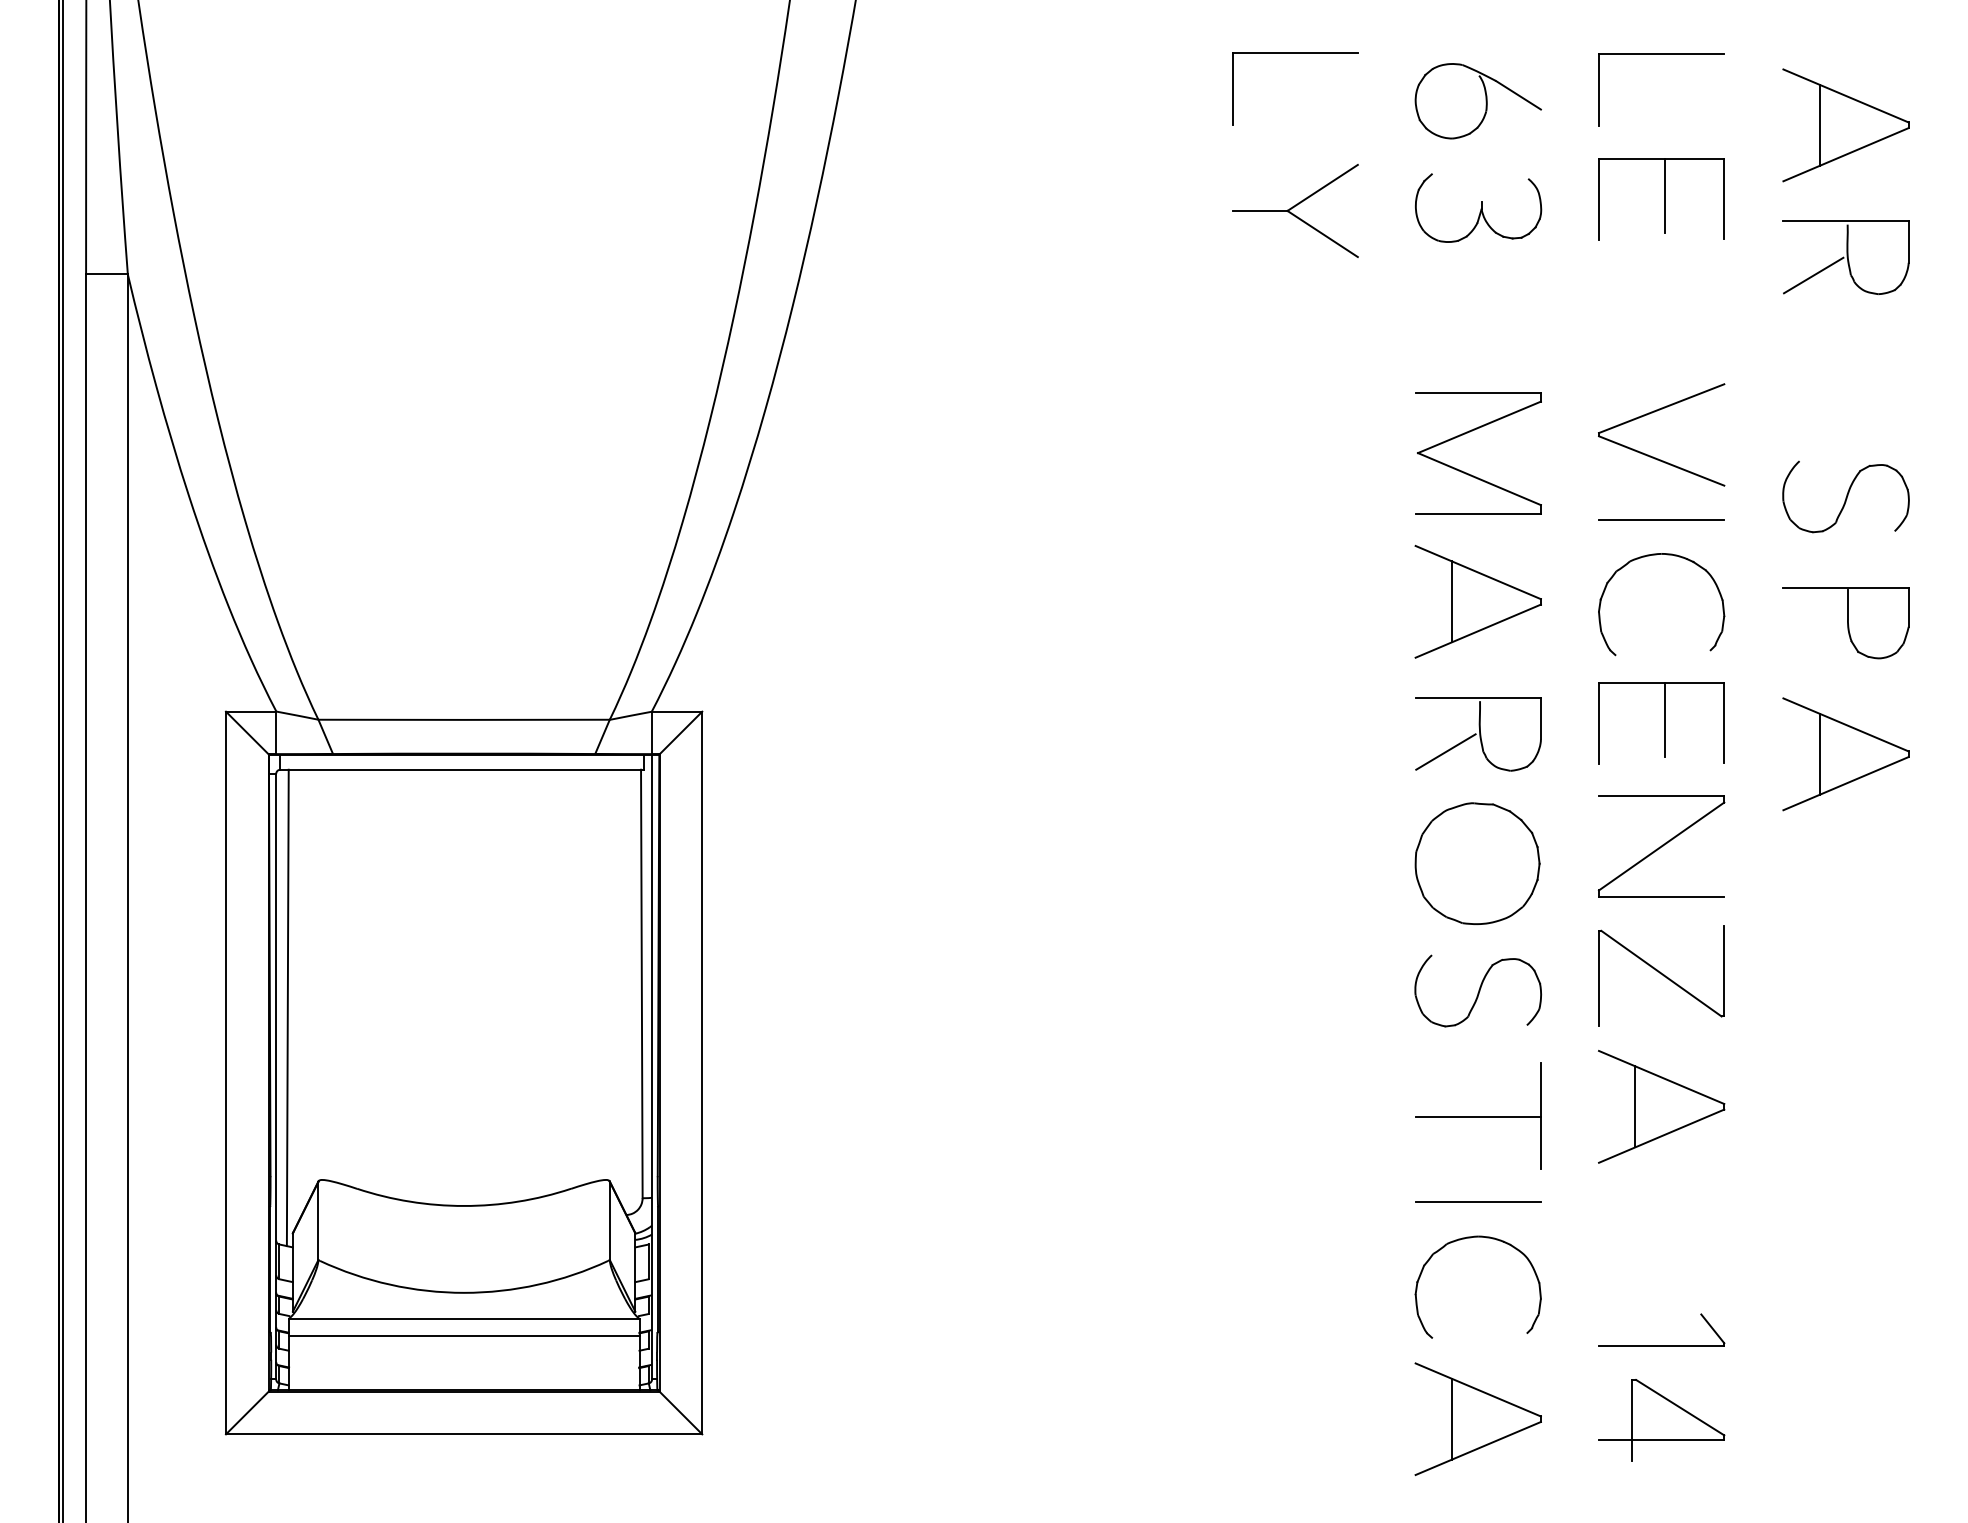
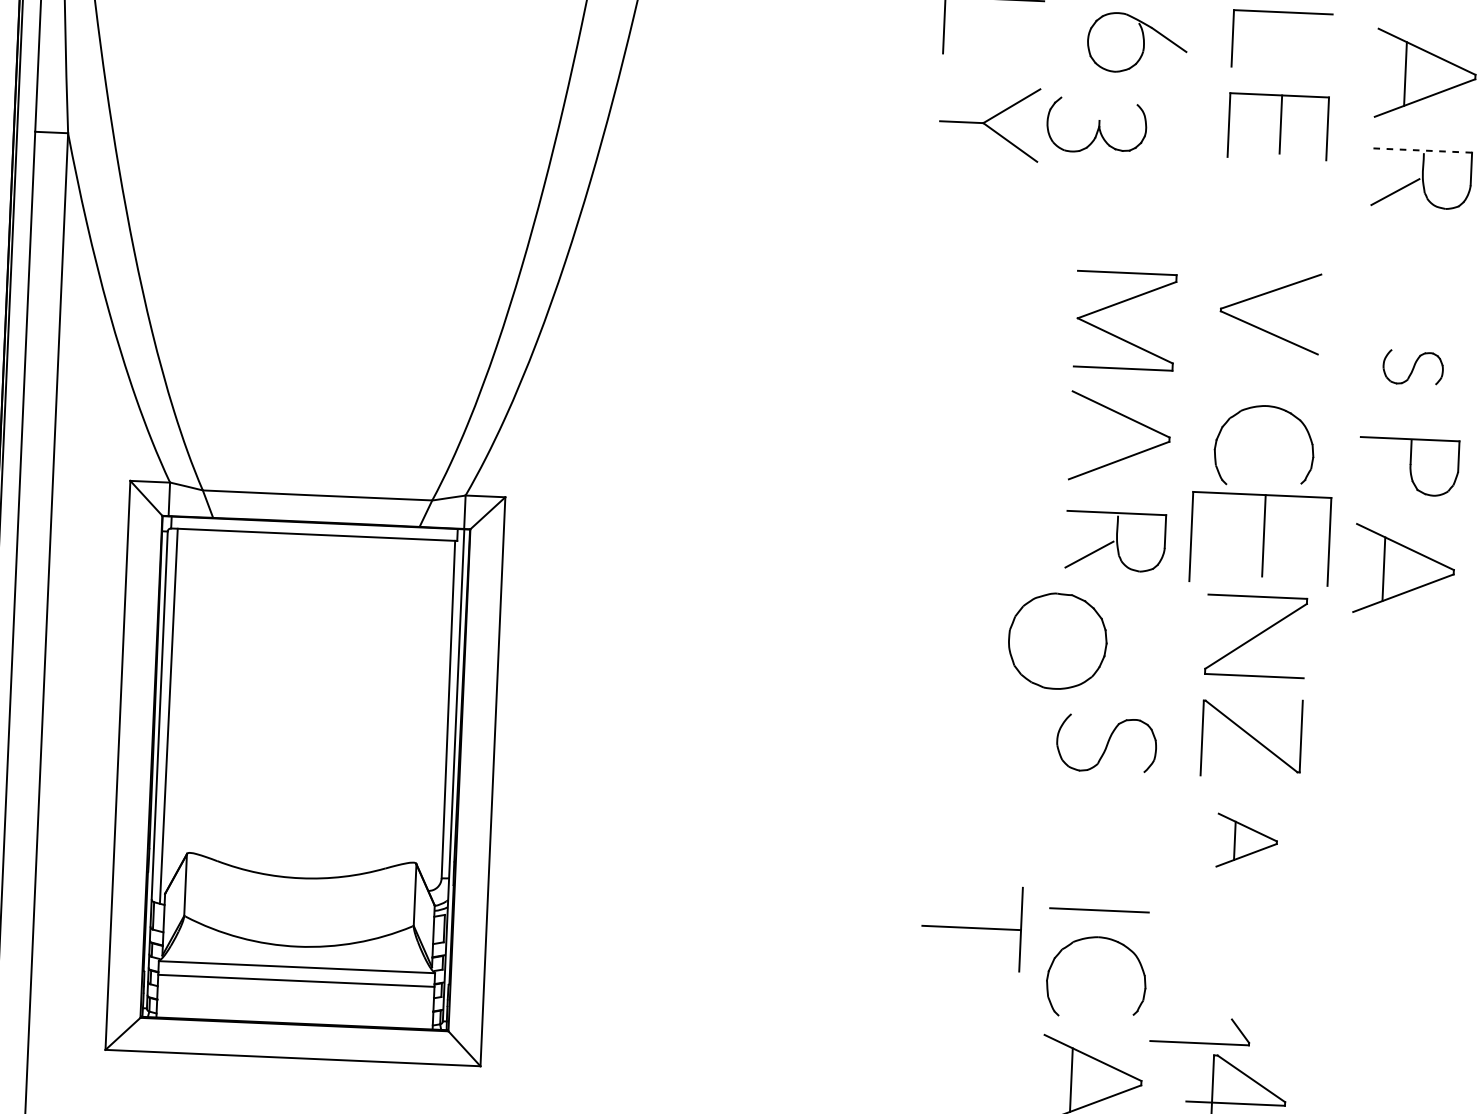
part: (1478, 207) -> (1096, 125), moved
line: (1846, 221) -> (1423, 150), solid -> dashed
part: (1845, 496) -> (1412, 367), size x0.6
line: (1661, 519) -> (1267, 378), removed
line: (1452, 601) -> (1099, 436), removed
part: (1661, 723) -> (1260, 539), size x1.4
part: (1477, 863) -> (1057, 641), moved
part: (1661, 1106) -> (1247, 841), size x0.6
part: (1478, 1115) -> (971, 926), moved
part: (1661, 1345) -> (1199, 1042), moved

